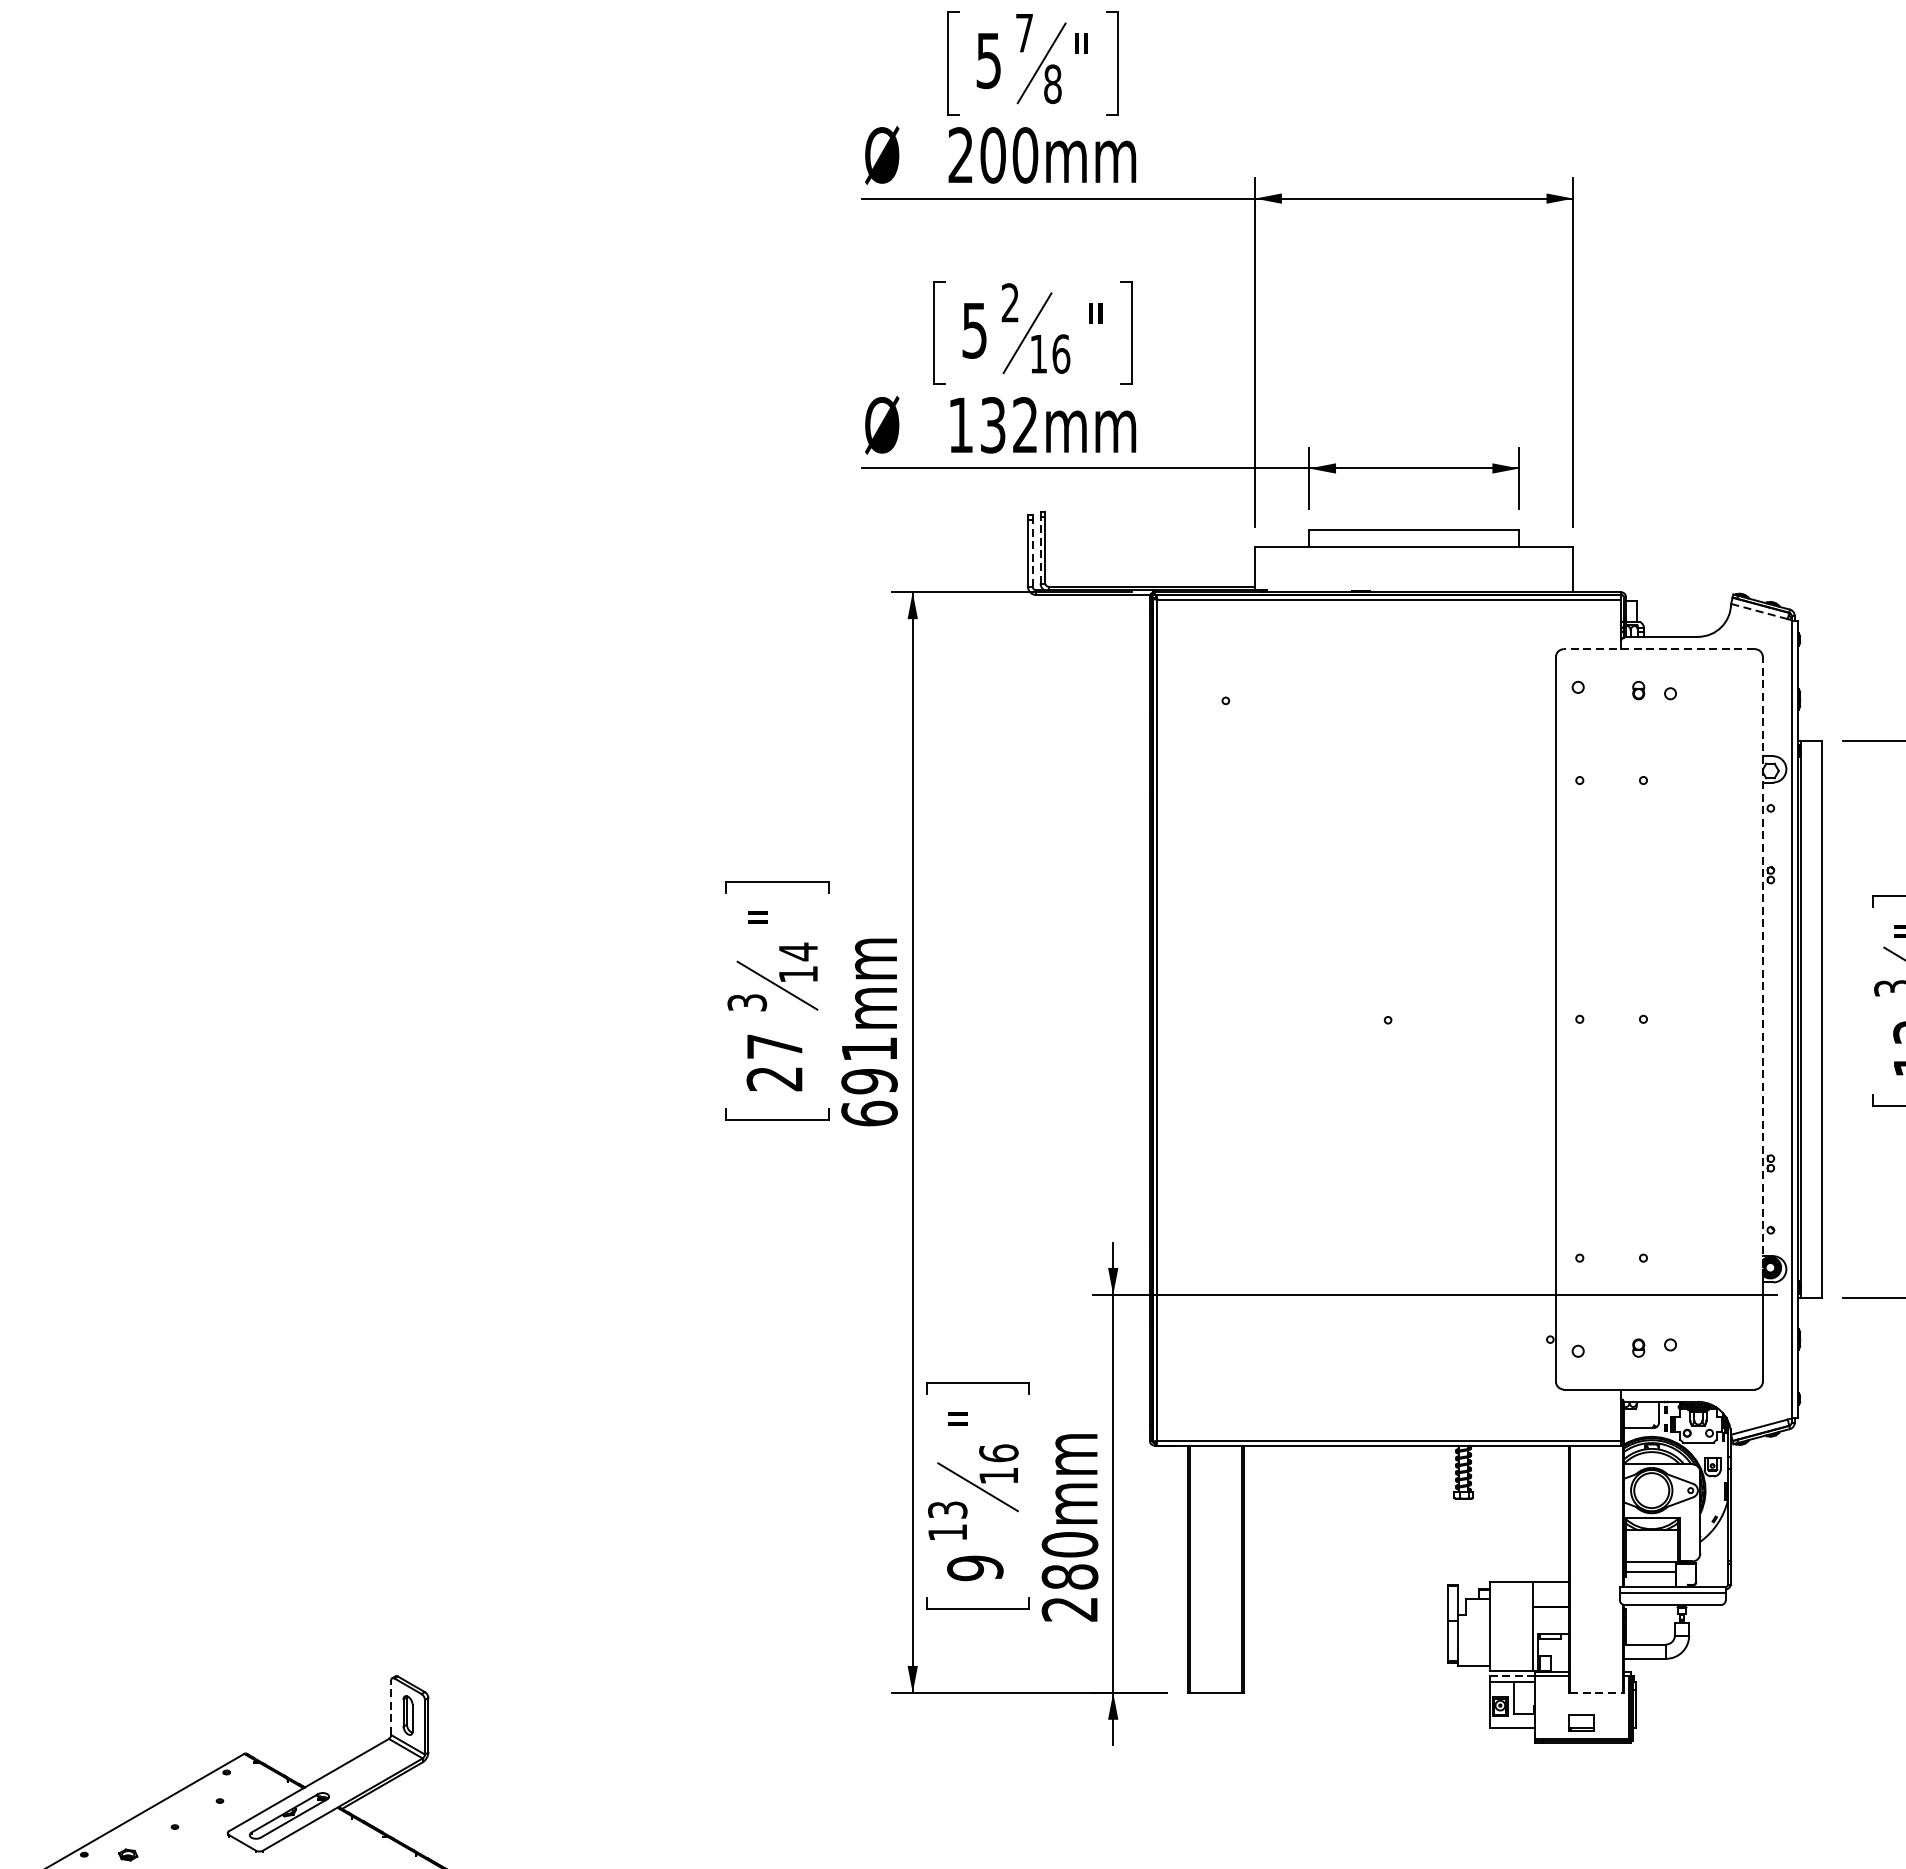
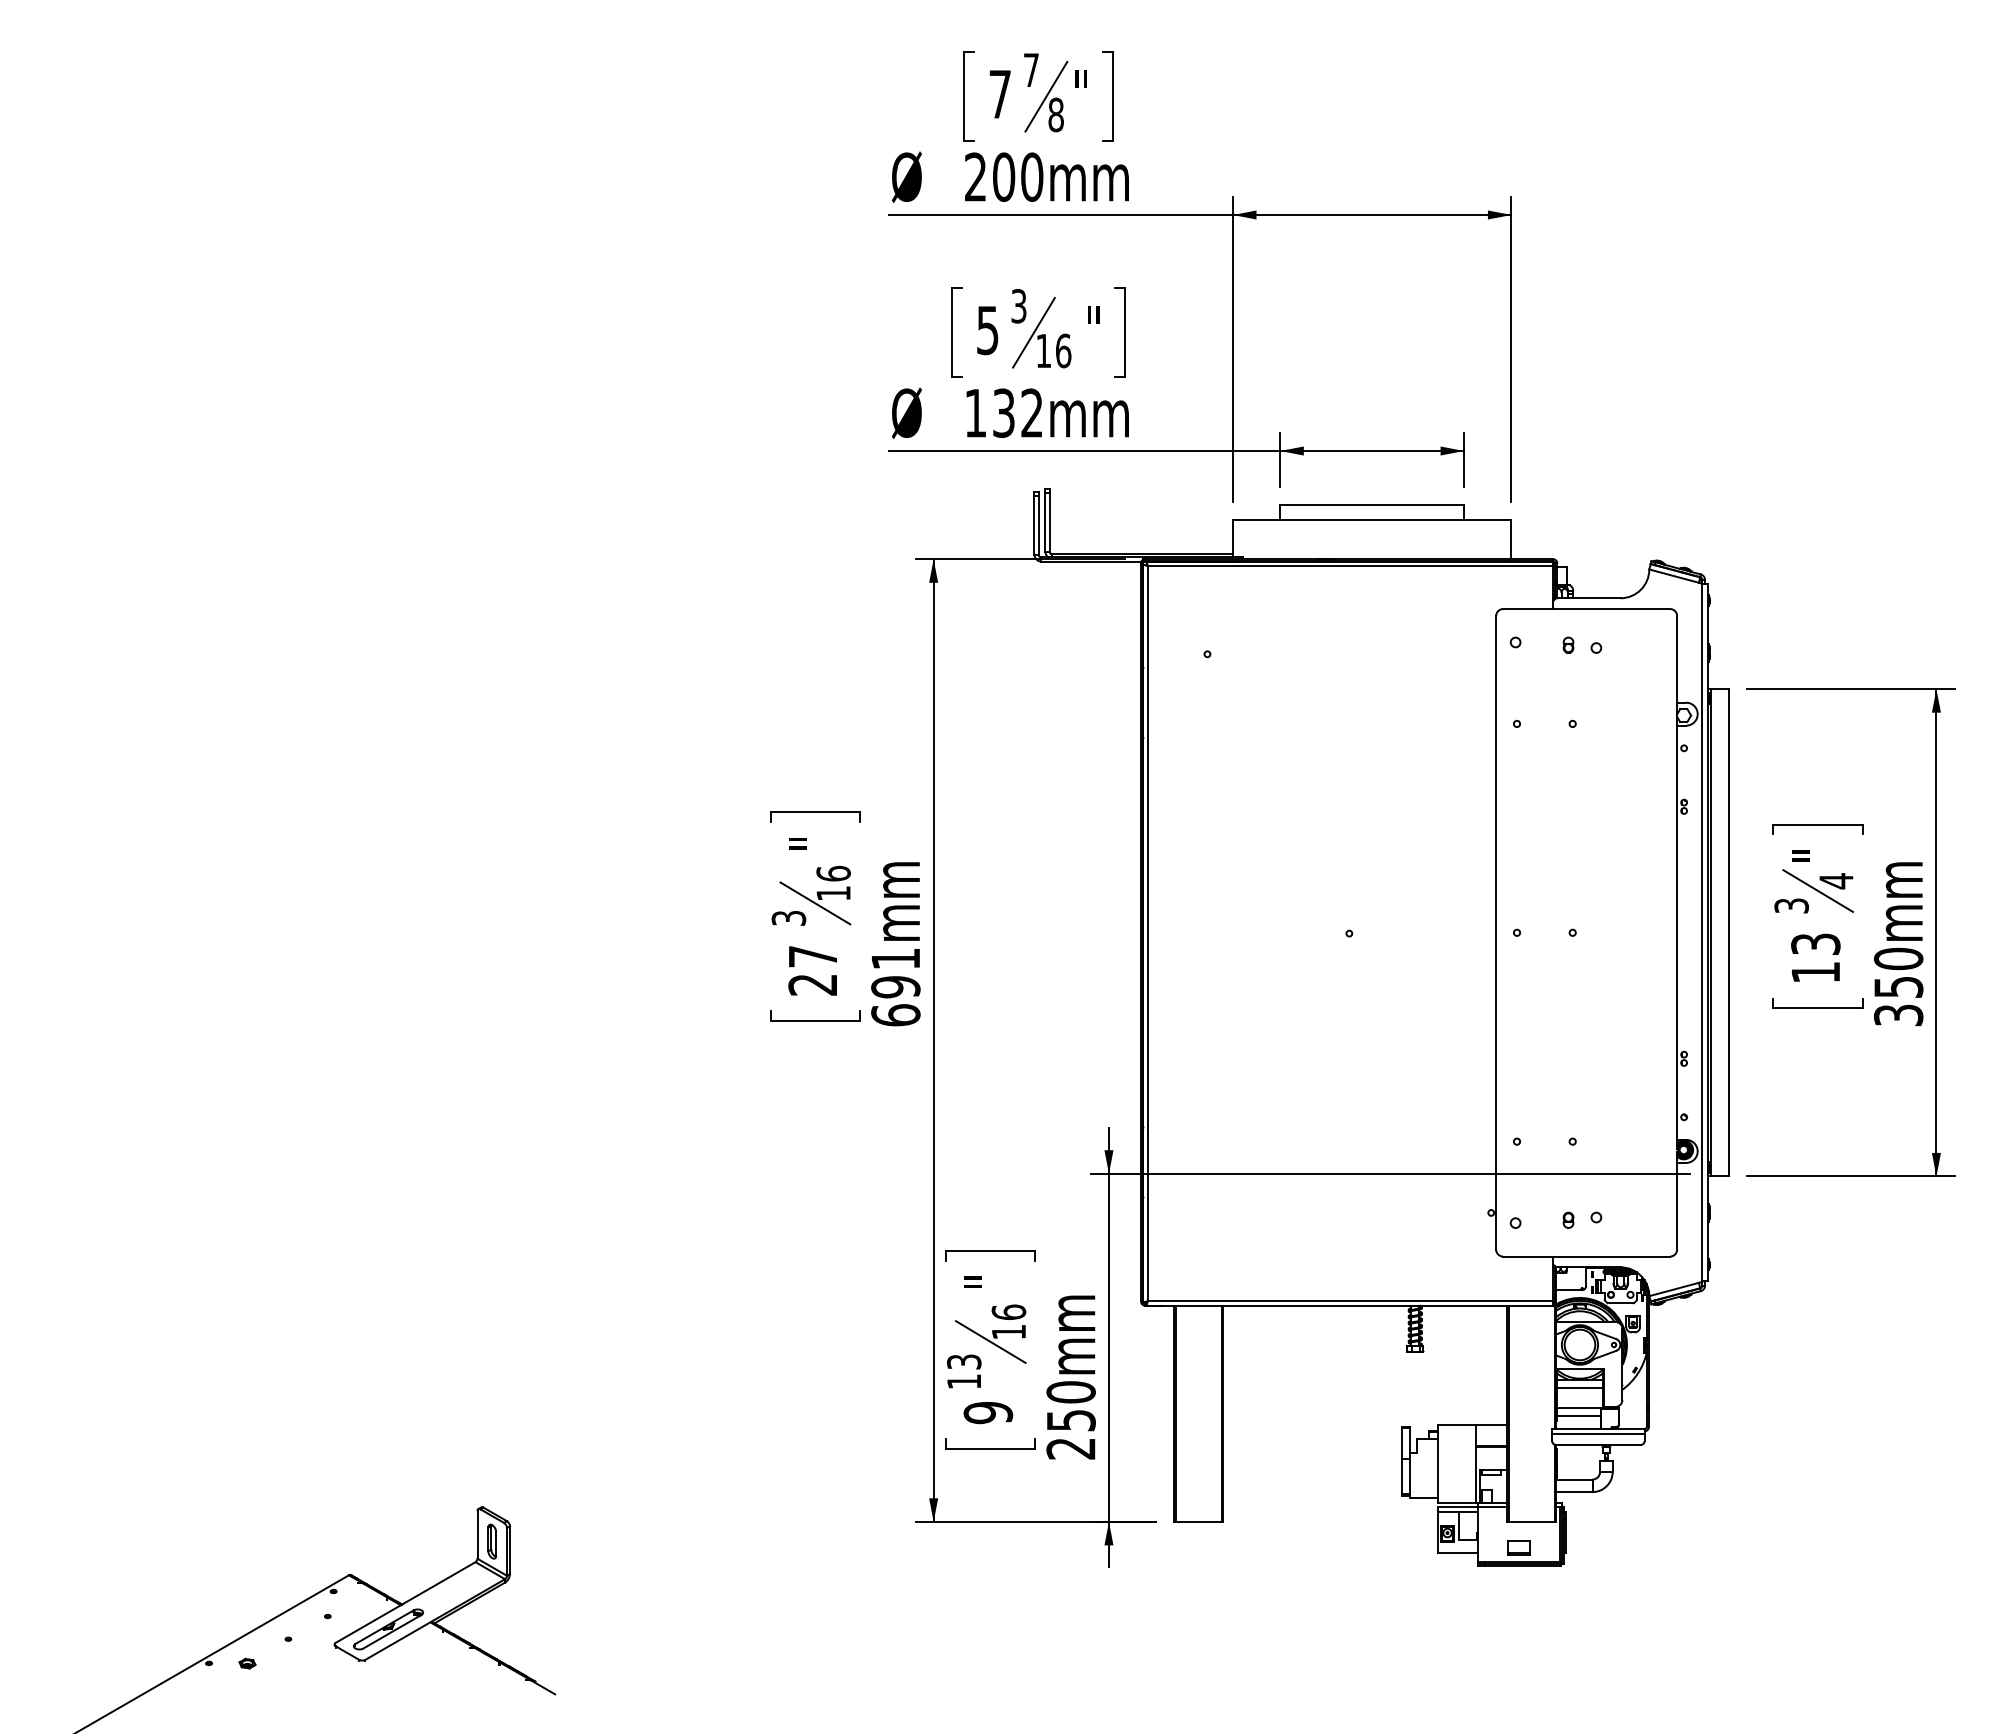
text: (988, 60) -> (999, 94), 5 -> 7
text: (1009, 303) -> (1018, 306), 2 -> 3
line: (1040, 549) -> (1045, 521), dashed -> solid
line: (1032, 552) -> (1038, 524), dashed -> solid
line: (1759, 611) -> (1674, 576), dashed -> solid
line: (1659, 649) -> (1586, 609), dashed -> solid
text: (798, 951) -> (833, 873), 14 -> 16
line: (1763, 961) -> (1677, 882), dashed -> solid
line: (1651, 1540) -> (1579, 1388), added
text: (1069, 1576) -> (1070, 1420), 280mm -> 250mm
line: (1512, 1676) -> (1458, 1507), dashed -> solid
line: (1596, 1692) -> (1531, 1521), dashed -> solid
line: (391, 1707) -> (477, 1534), dashed -> solid

